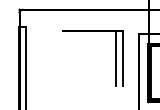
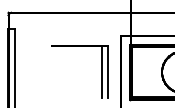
part: (115, 57) -> (101, 71), moved

